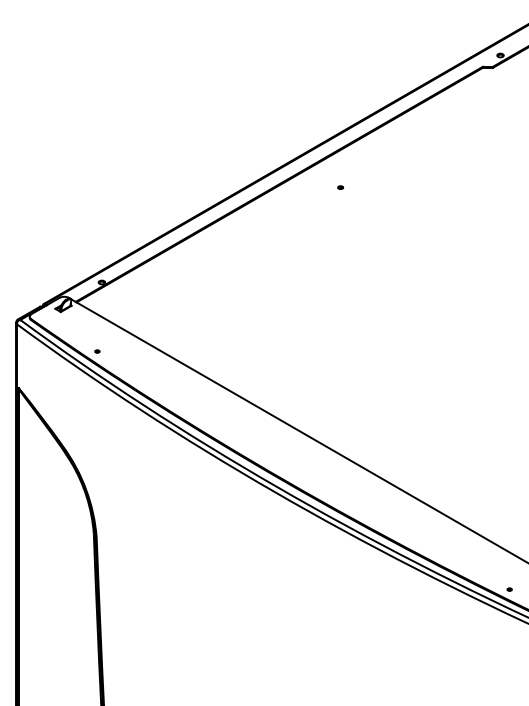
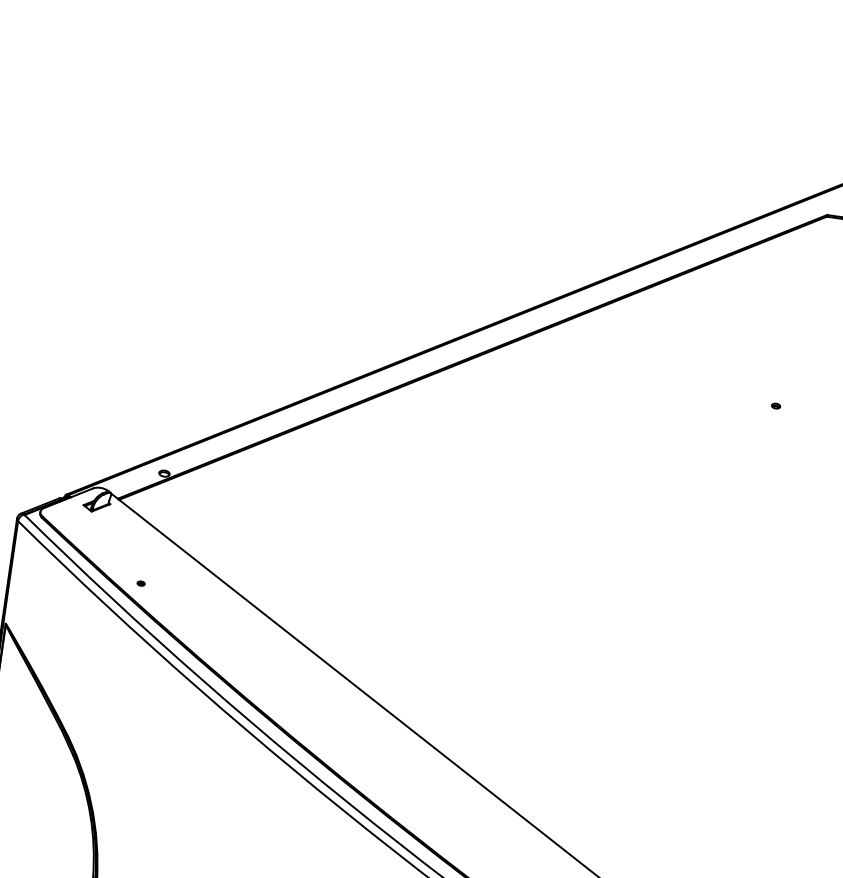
part: (340, 187) -> (775, 405), moved

